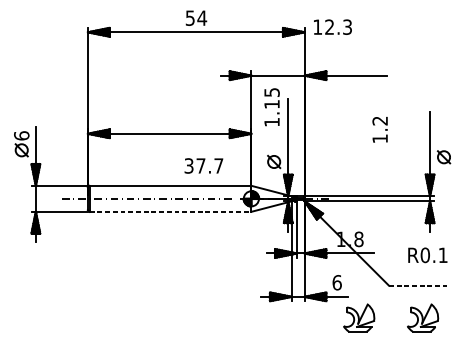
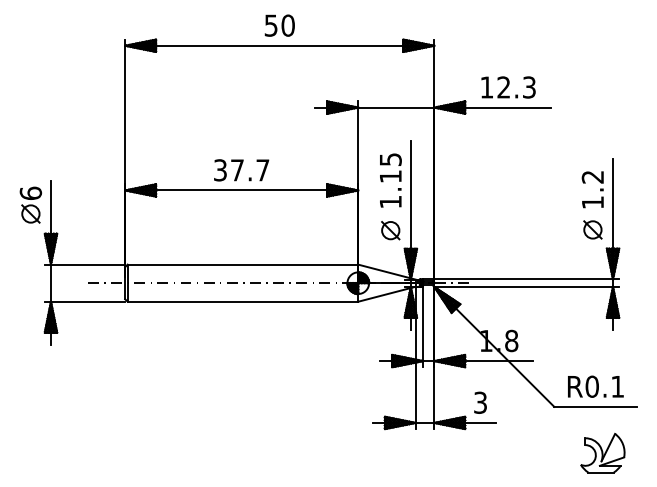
text: (202, 18) -> (288, 25), 54 -> 50
text: (332, 27) -> (508, 87), moved
text: (271, 107) -> (390, 180), moved
text: (379, 129) -> (592, 189), moved
part: (443, 156) -> (592, 229), moved
text: (203, 166) -> (241, 170), moved
line: (170, 211) -> (243, 301), dashed -> solid
text: (427, 255) -> (595, 386), moved
text: (337, 282) -> (480, 402), 6 -> 3
line: (417, 285) -> (595, 406), dashed -> solid
part: (358, 317) -> (511, 452), removed

